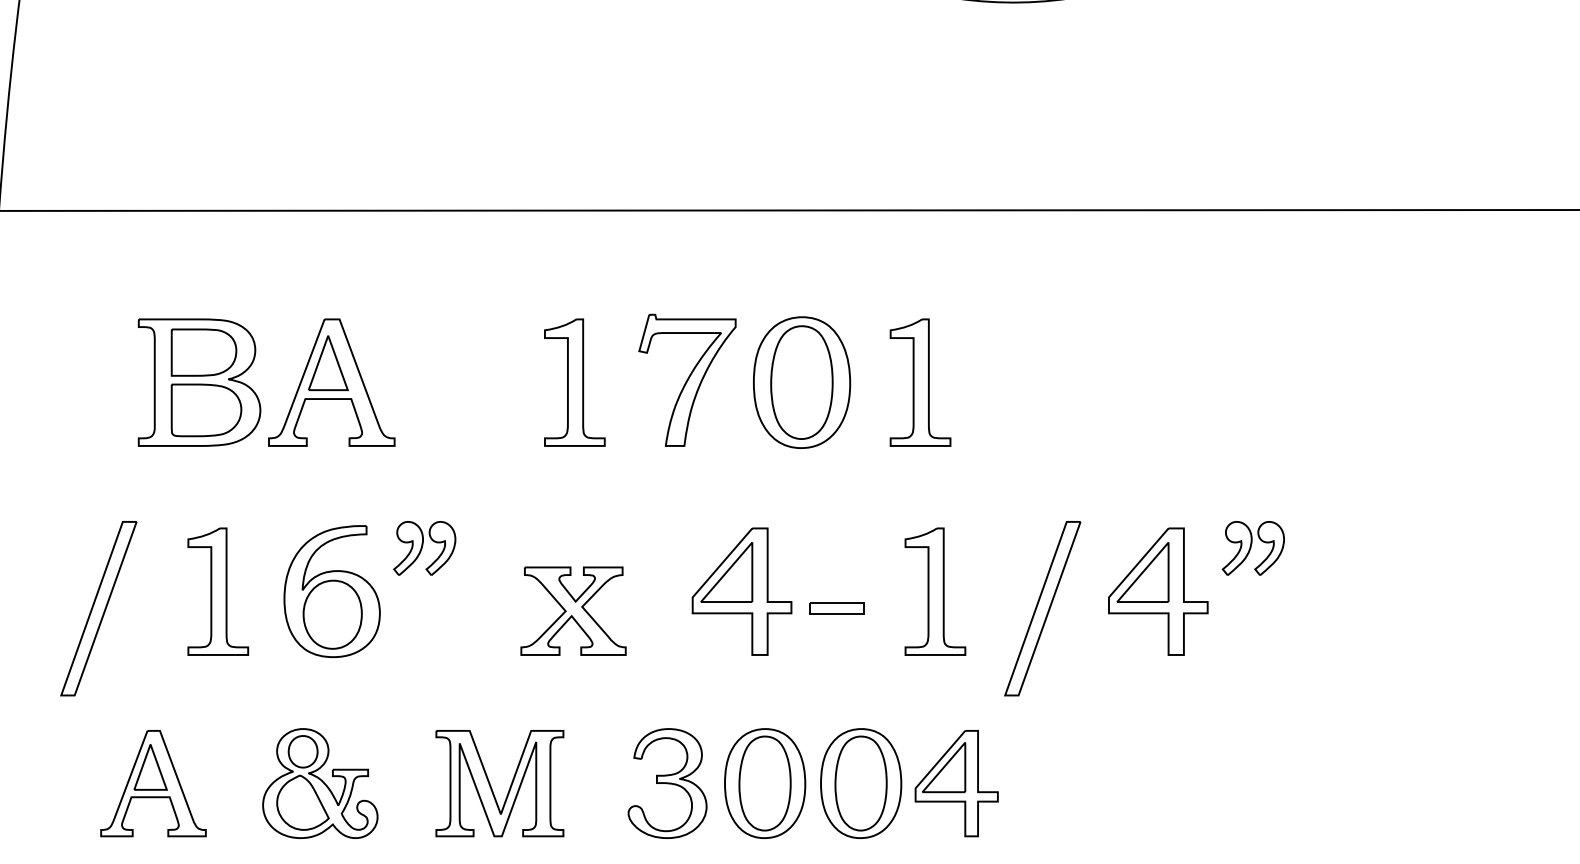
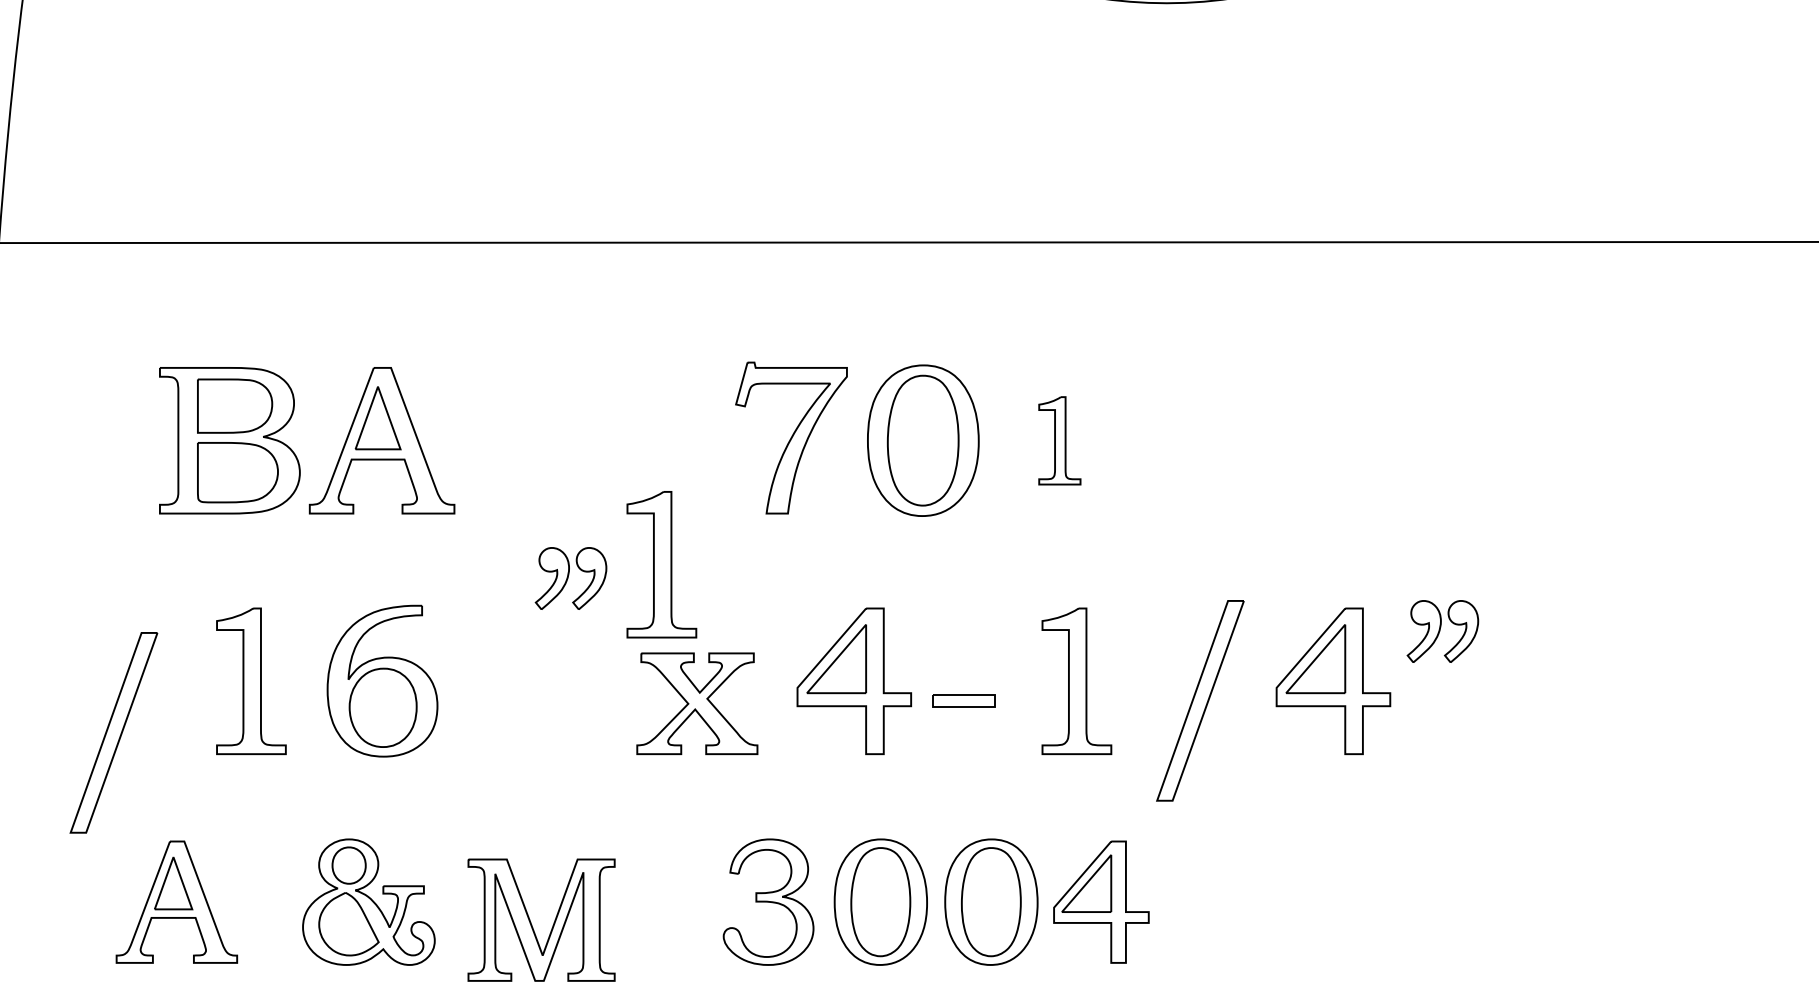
part: (574, 382) -> (661, 564), moved
part: (920, 382) -> (1059, 440), size x0.6
part: (424, 548) -> (570, 578), moved
part: (98, 608) -> (113, 732), moved
part: (573, 610) -> (697, 703), moved
part: (492, 787) -> (532, 924), moved

